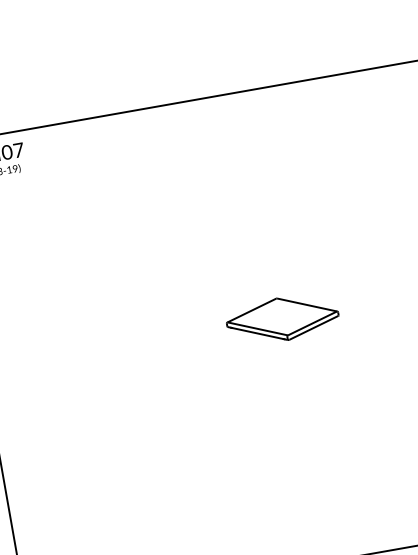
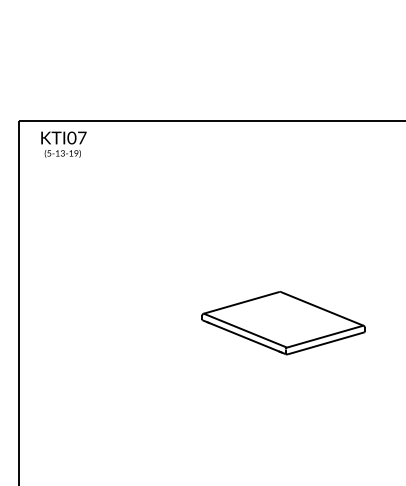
part: (282, 319) -> (283, 323), size x1.67

